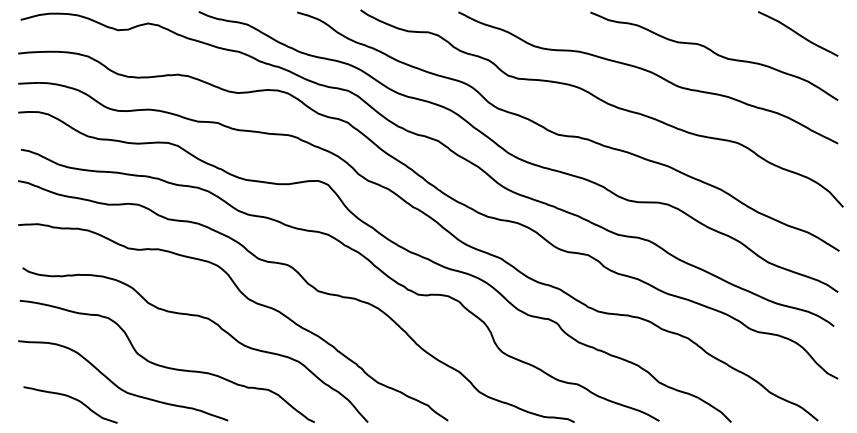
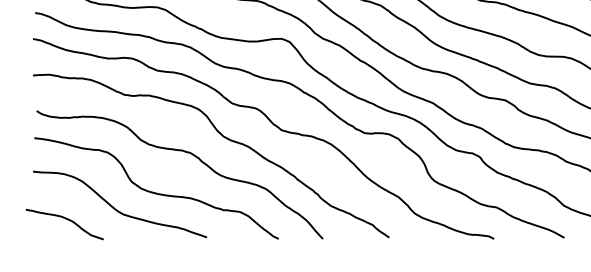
curve: (73, 399) -> (67, 219), moved

